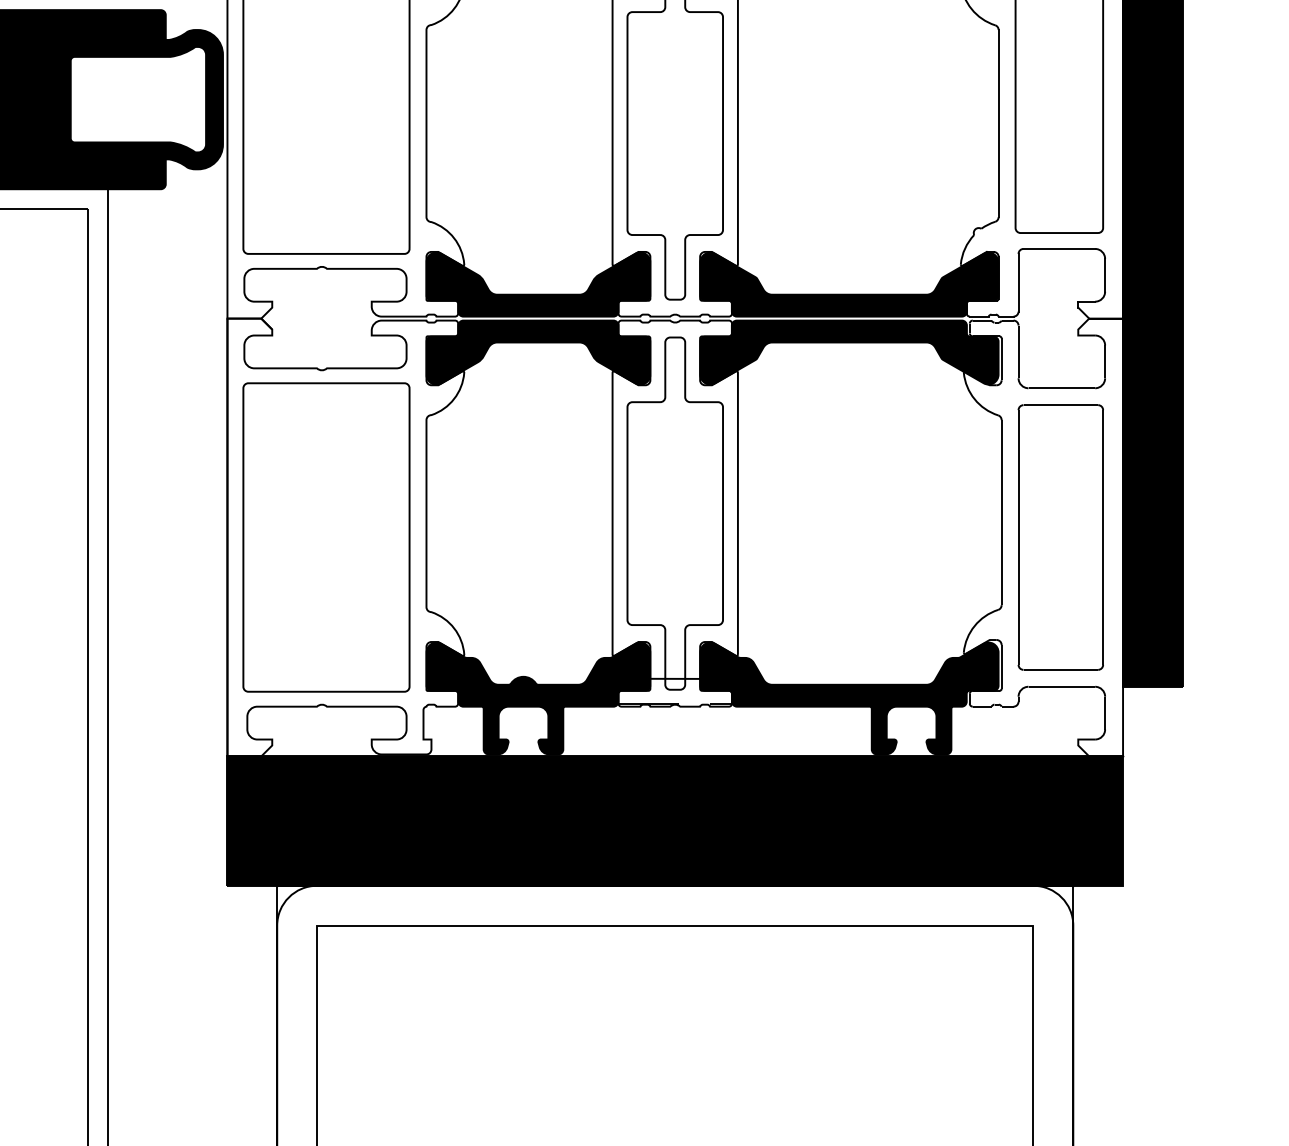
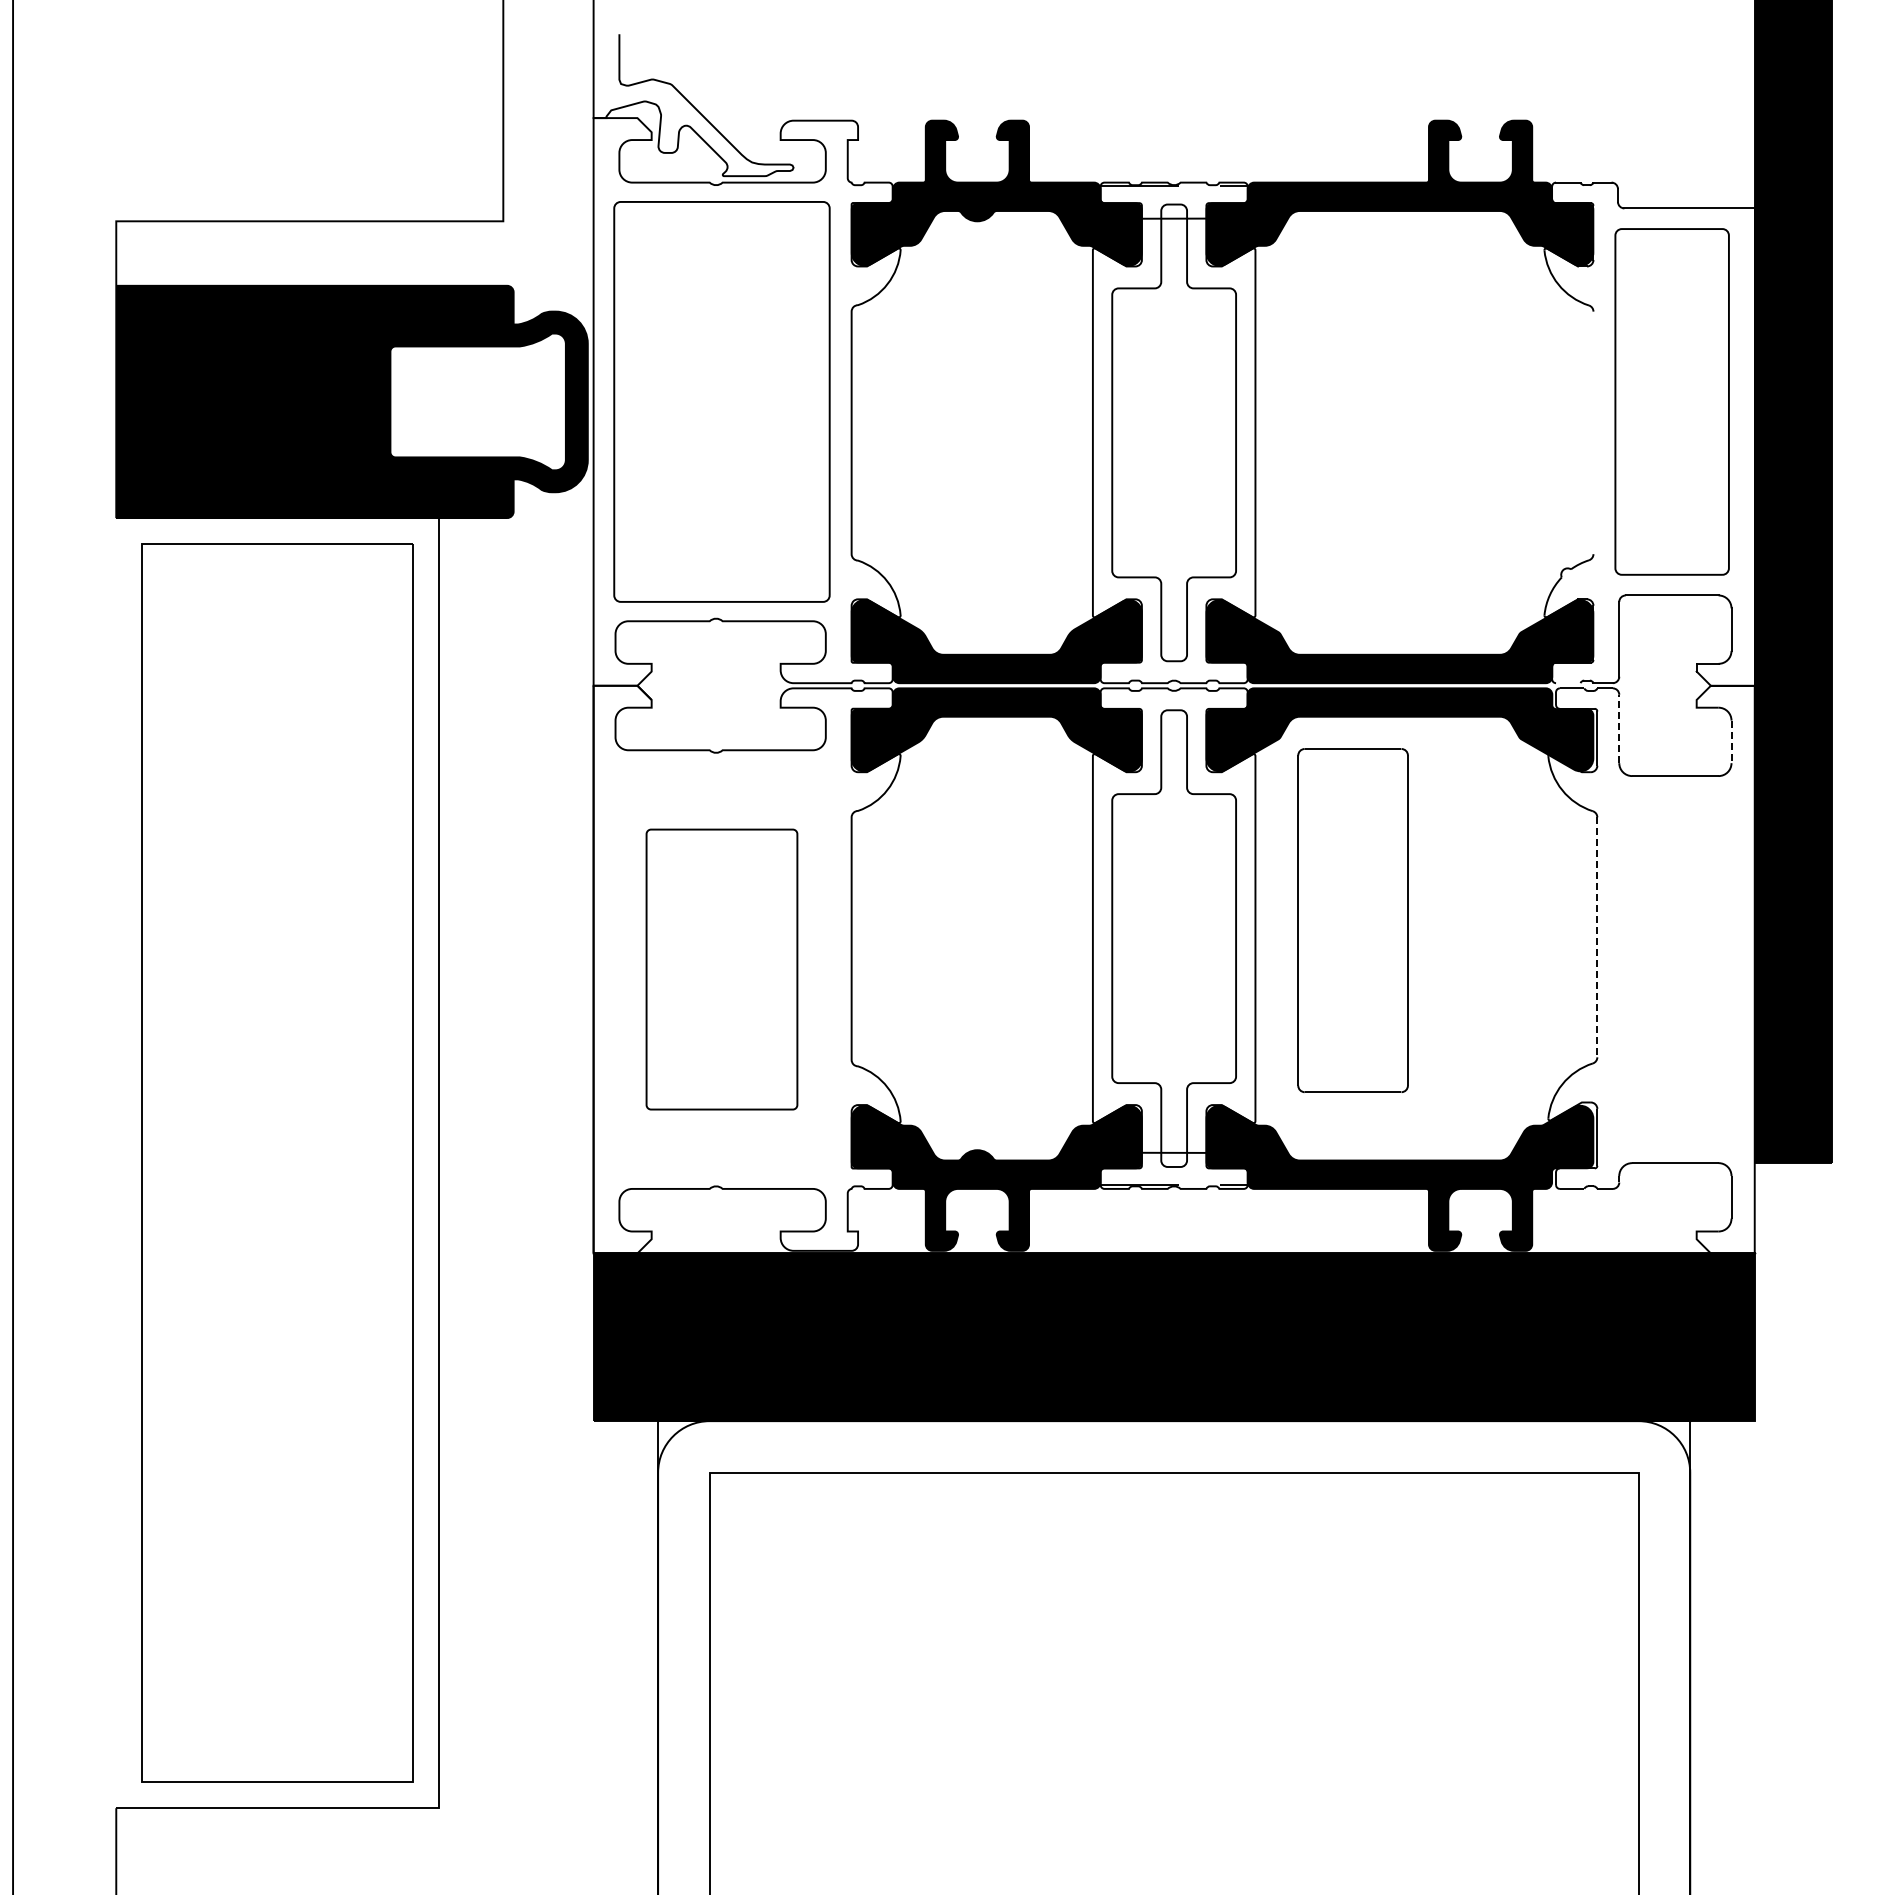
line: (998, 123) -> (1593, 432), removed
line: (979, 316) -> (1568, 683), removed
line: (1018, 351) -> (1619, 728), solid -> dashed
line: (1105, 362) -> (1731, 742), solid -> dashed
line: (1001, 512) -> (1597, 937), solid -> dashed
part: (326, 537) -> (721, 969), size x0.7
part: (1060, 537) -> (1352, 920), moved

